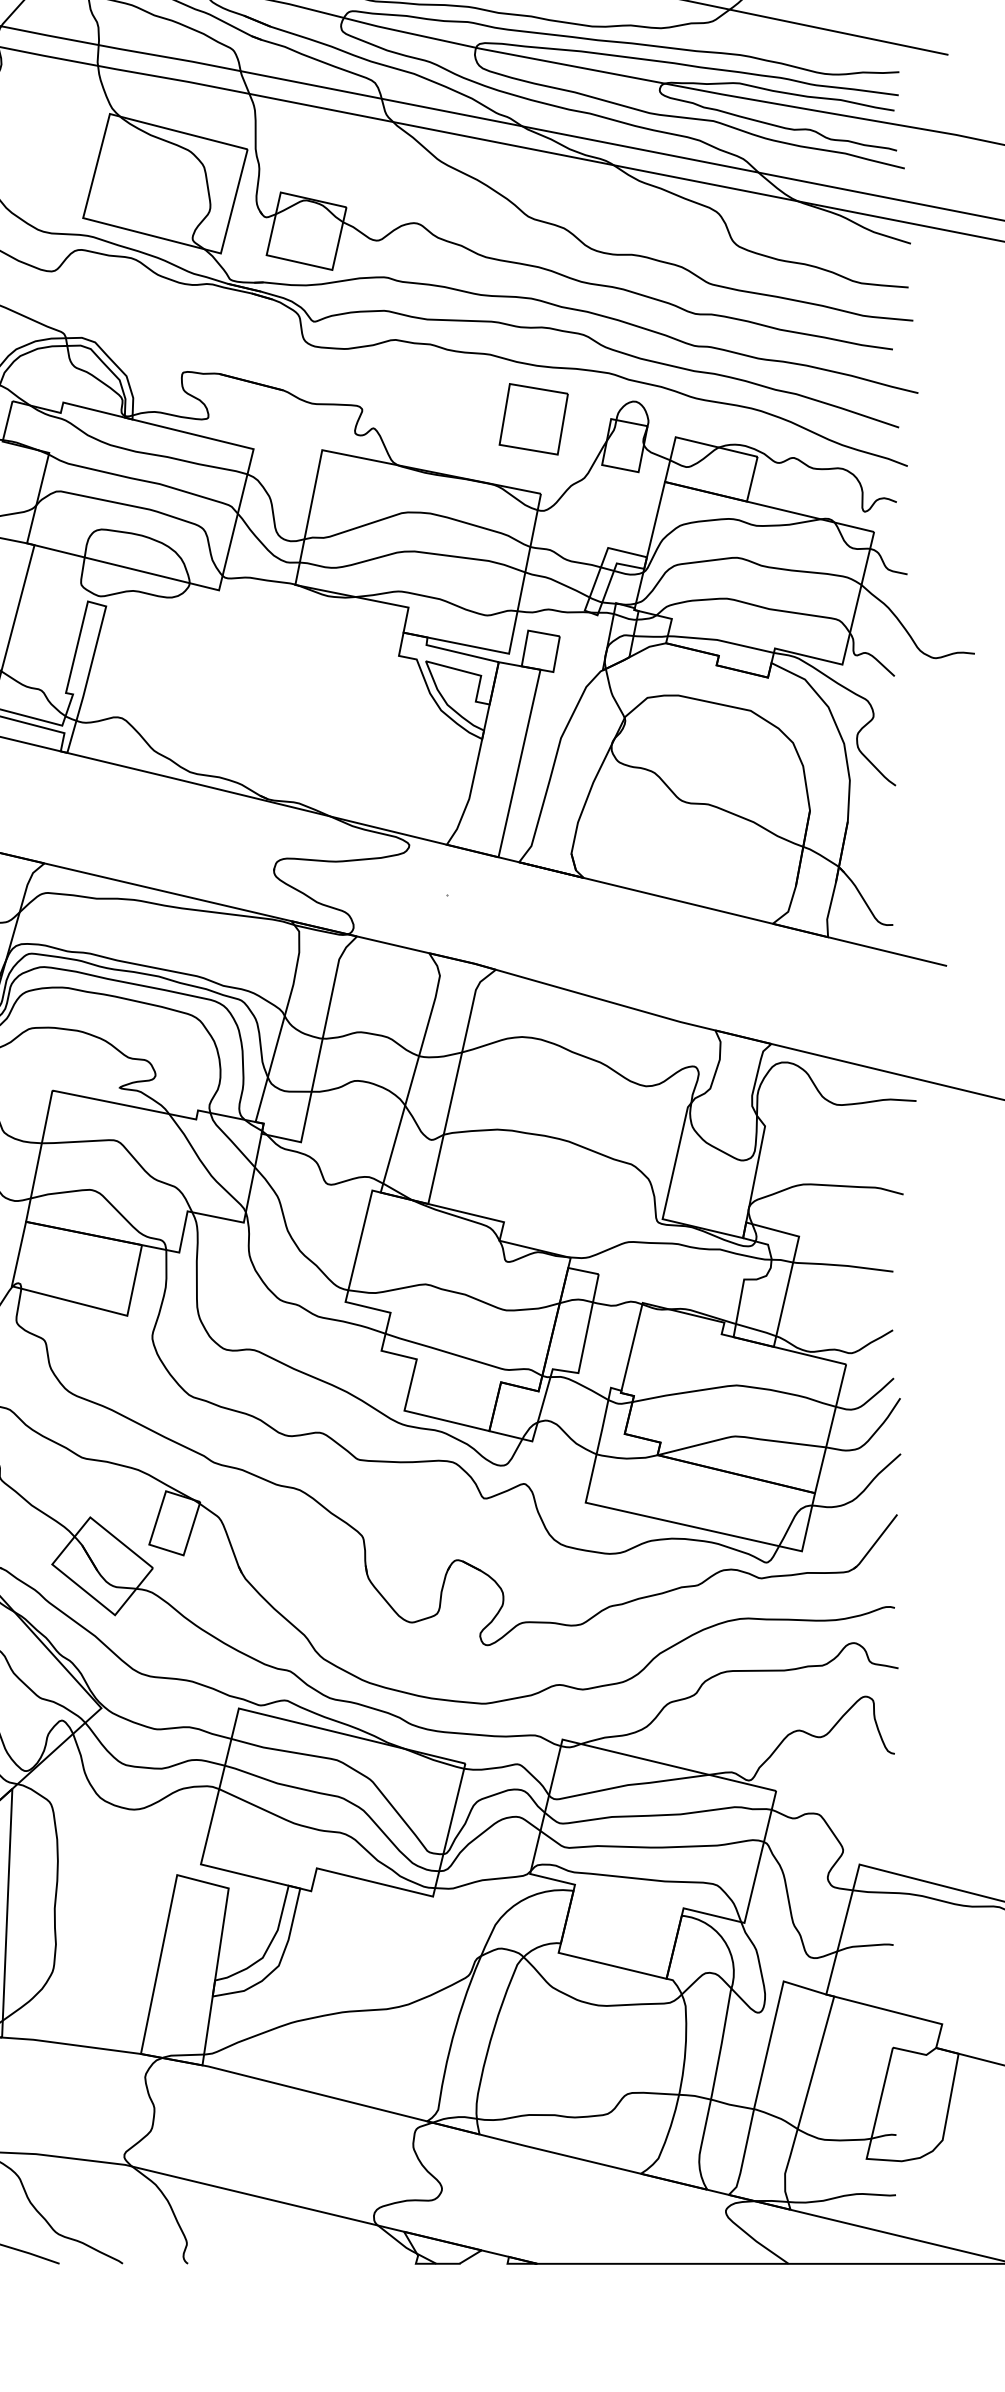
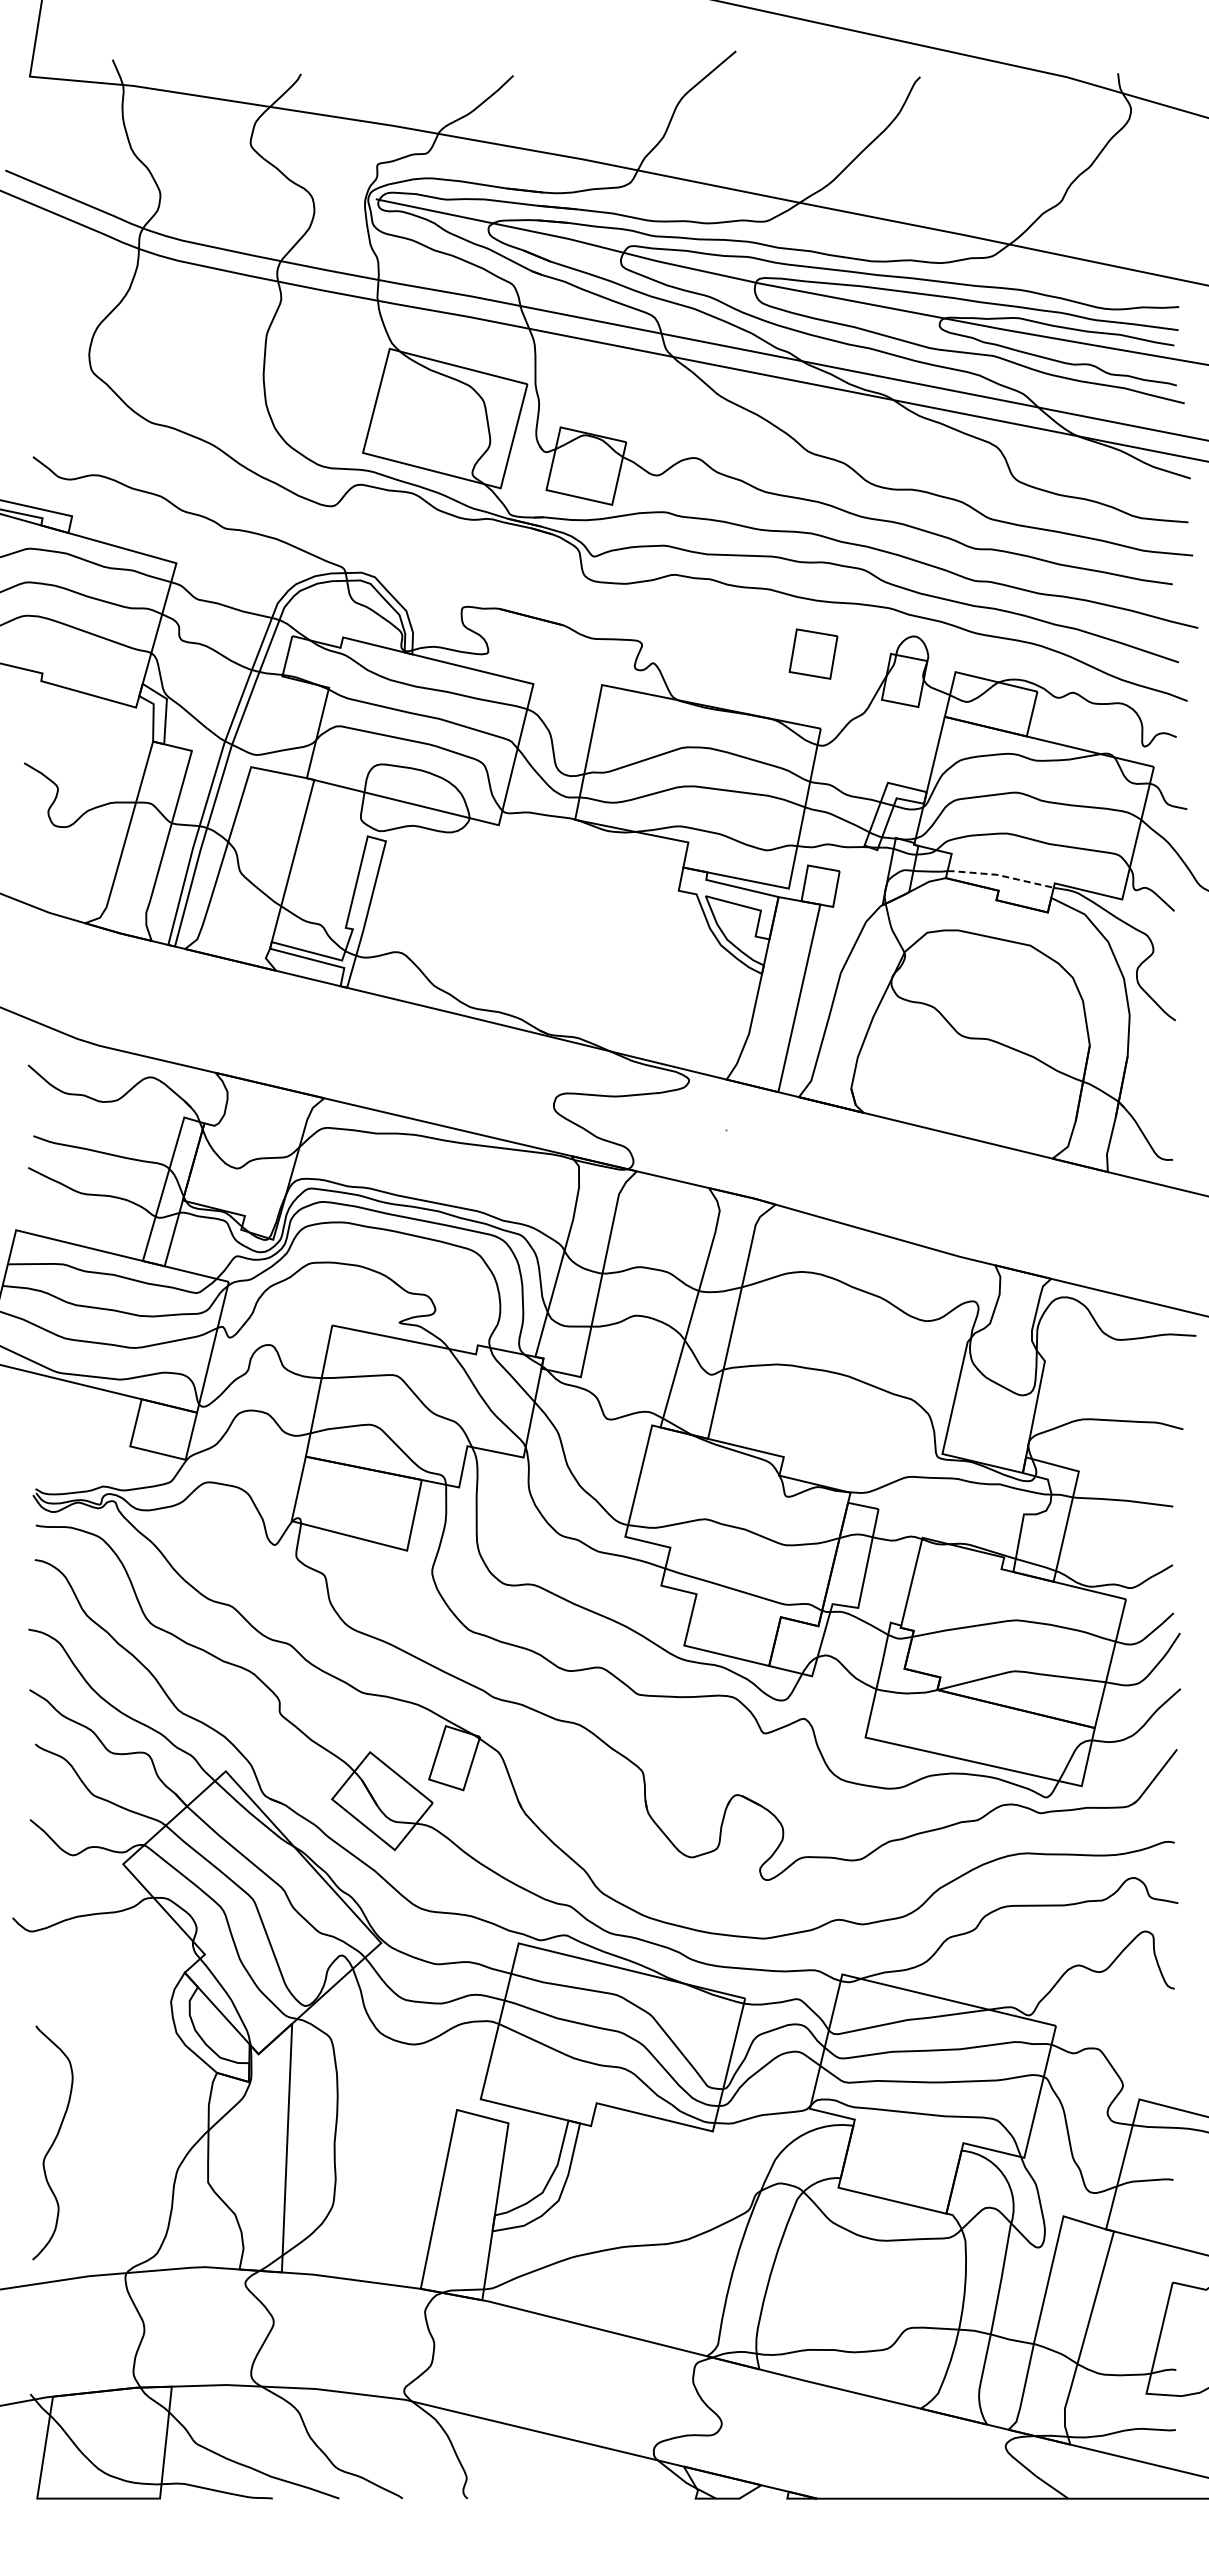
part: (533, 418) -> (813, 653), size x0.7
line: (719, 640) -> (999, 875), solid -> dashed

